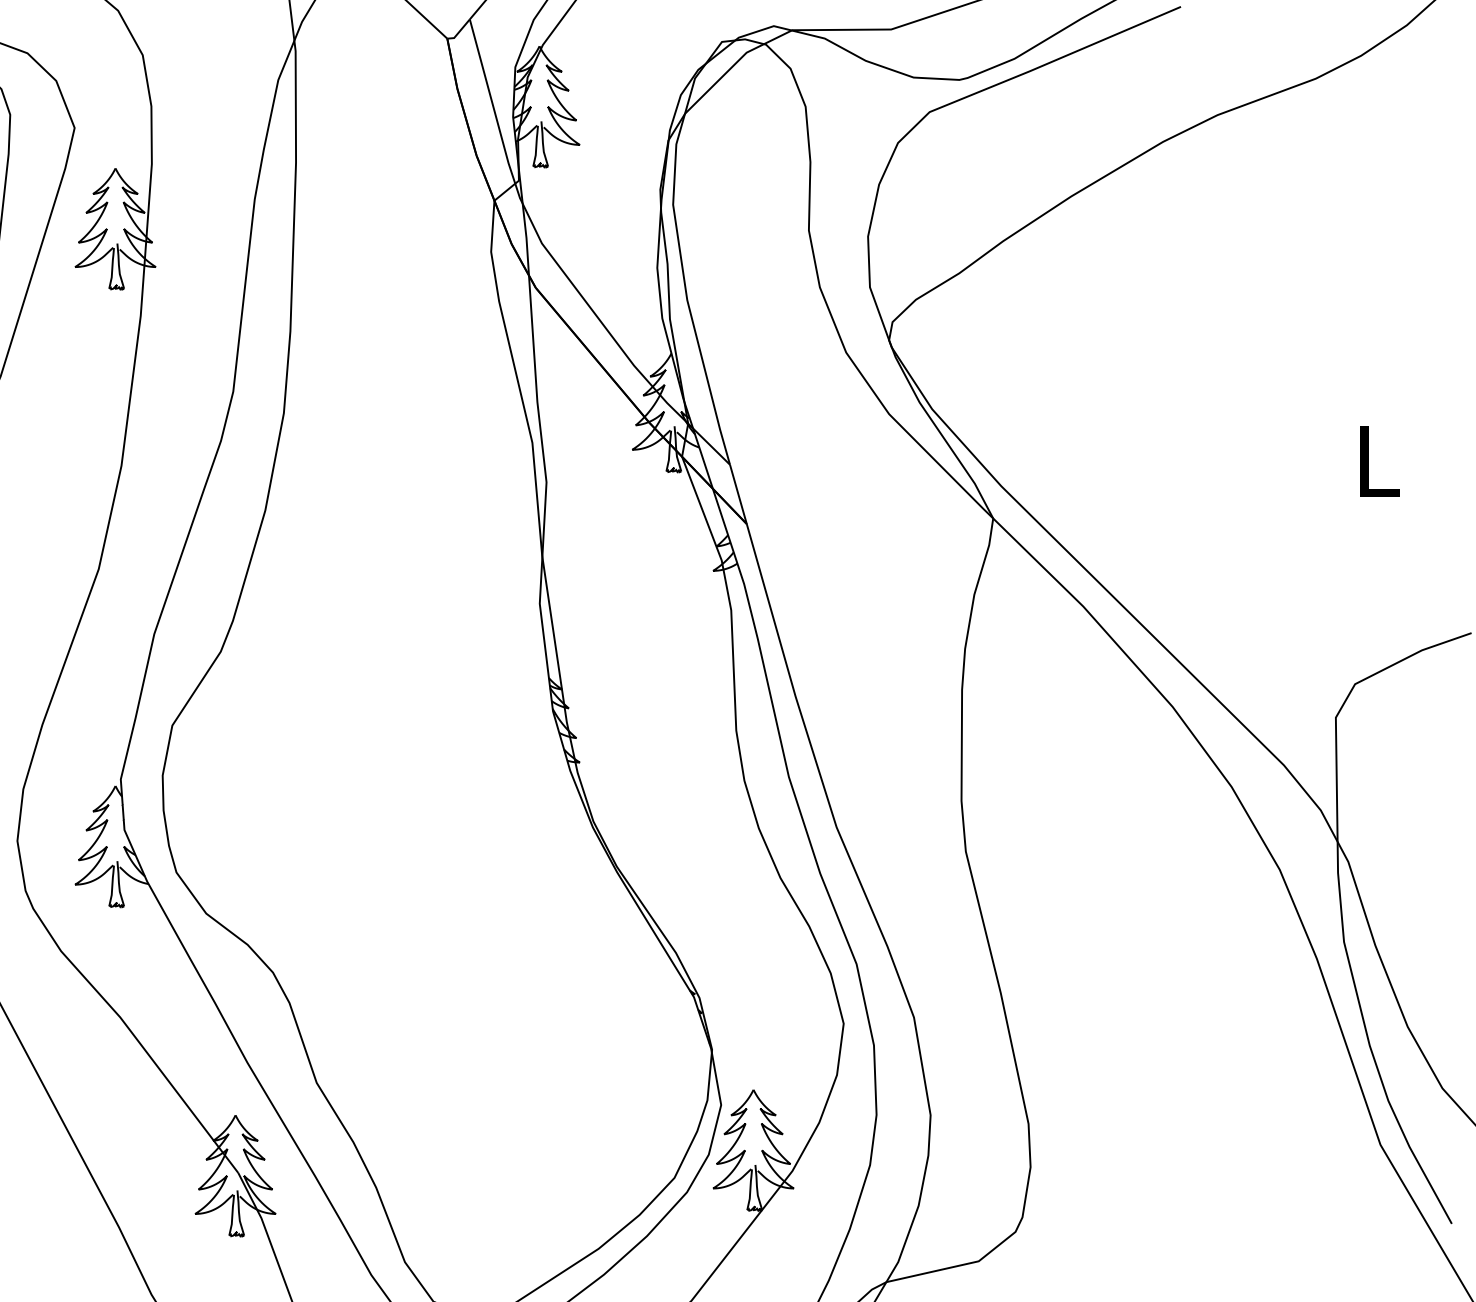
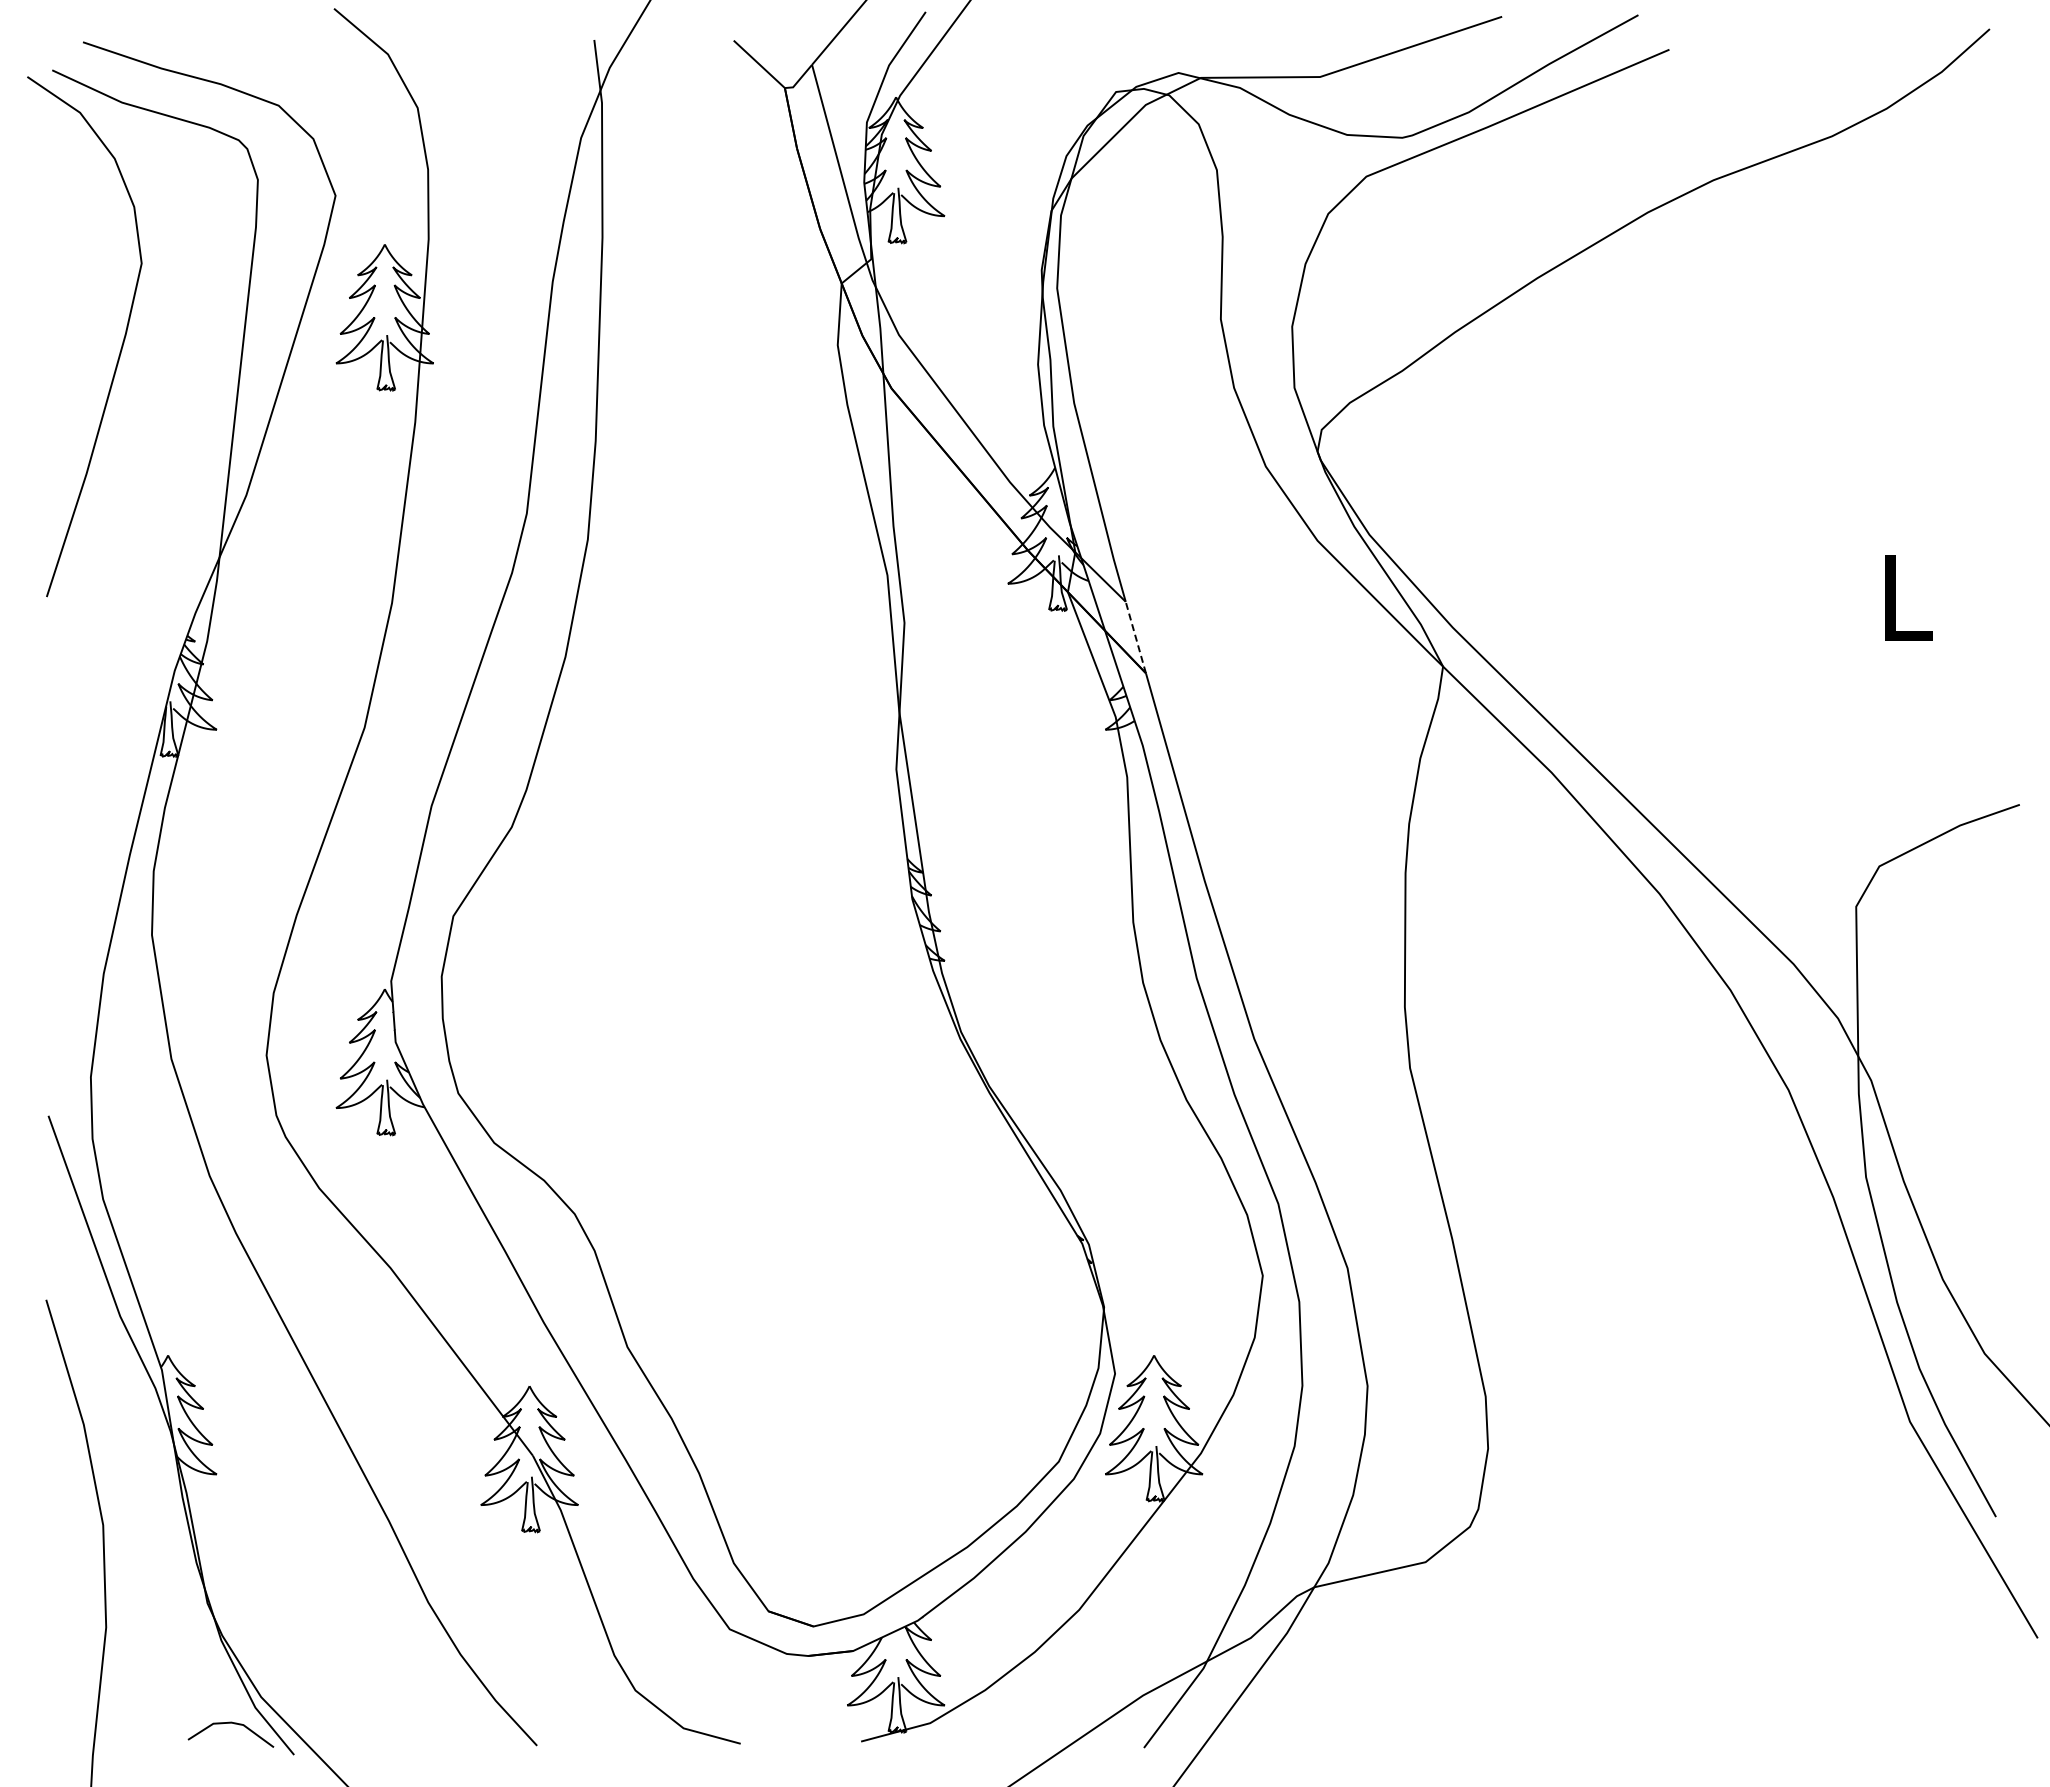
line: (738, 494) -> (1135, 637), solid -> dashed

